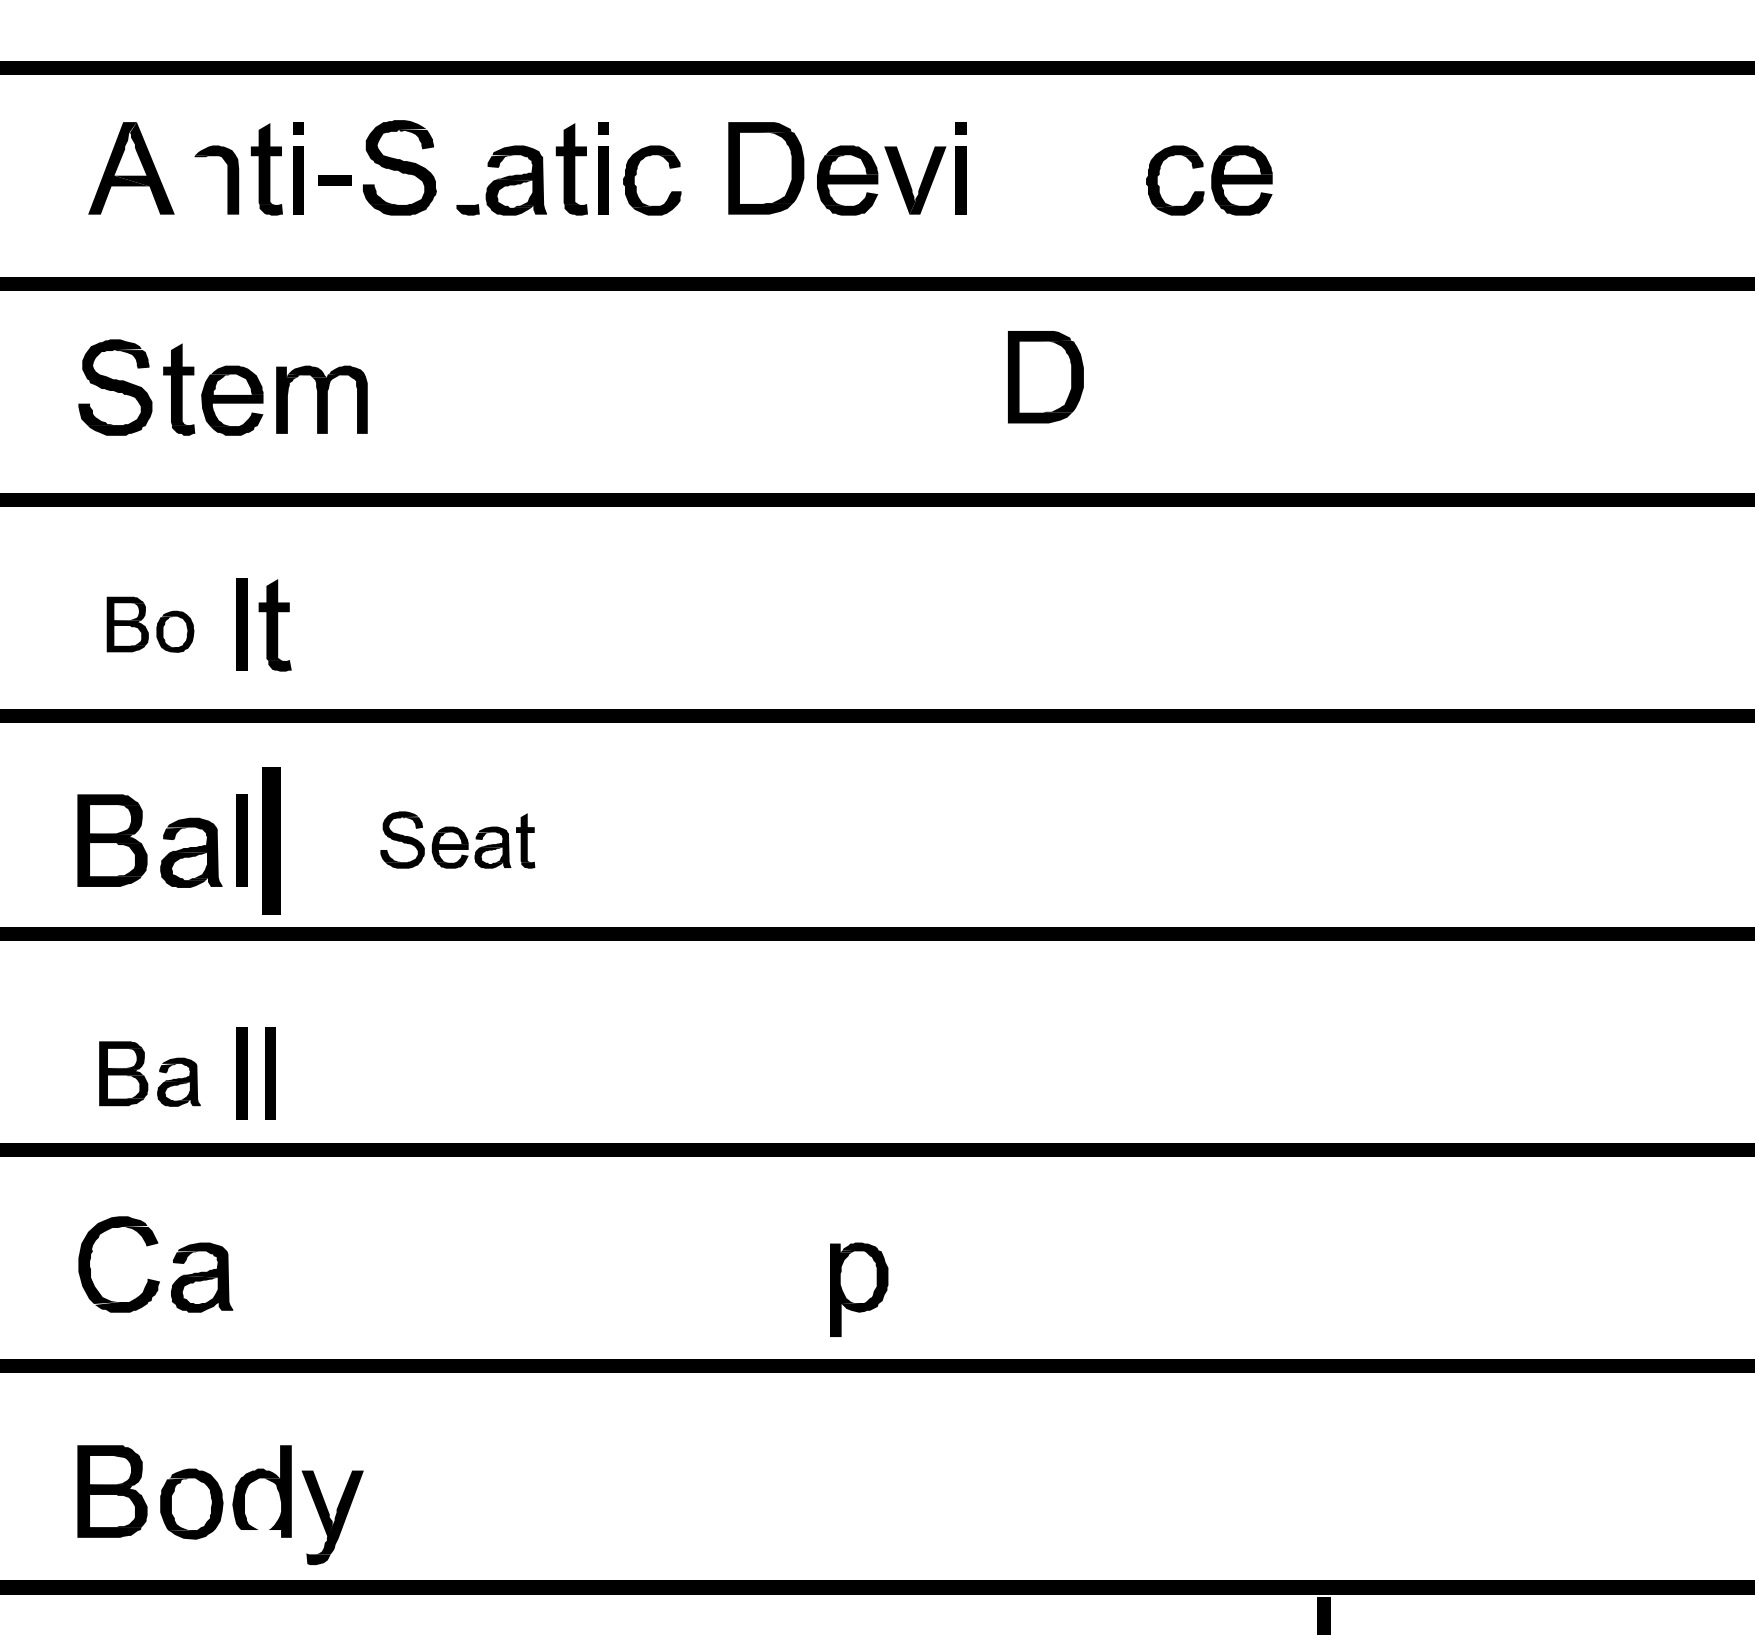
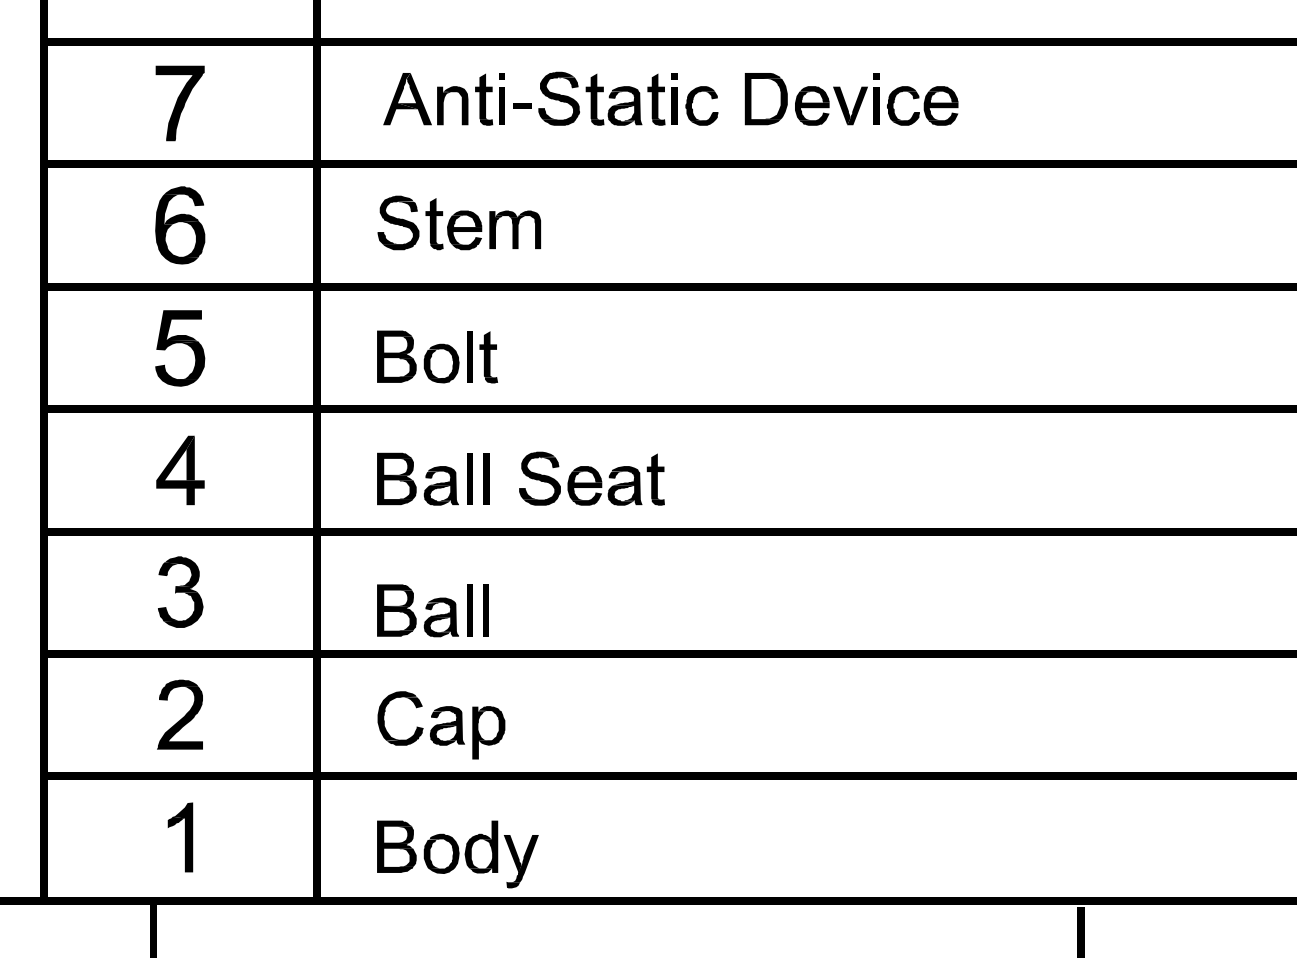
fill: (462, 163) -> (594, 96), added
fill: (195, 179) -> (443, 105), added
part: (1208, 179) -> (922, 105), moved
part: (1044, 377) -> (923, 217), removed
part: (150, 623) -> (418, 356), size x1.67
part: (271, 839) -> (486, 478), size x0.62
part: (456, 839) -> (591, 478), size x1.67
part: (149, 1073) -> (417, 610), size x1.43
part: (858, 1289) -> (488, 732), moved
fill: (260, 1533) -> (480, 870), added

